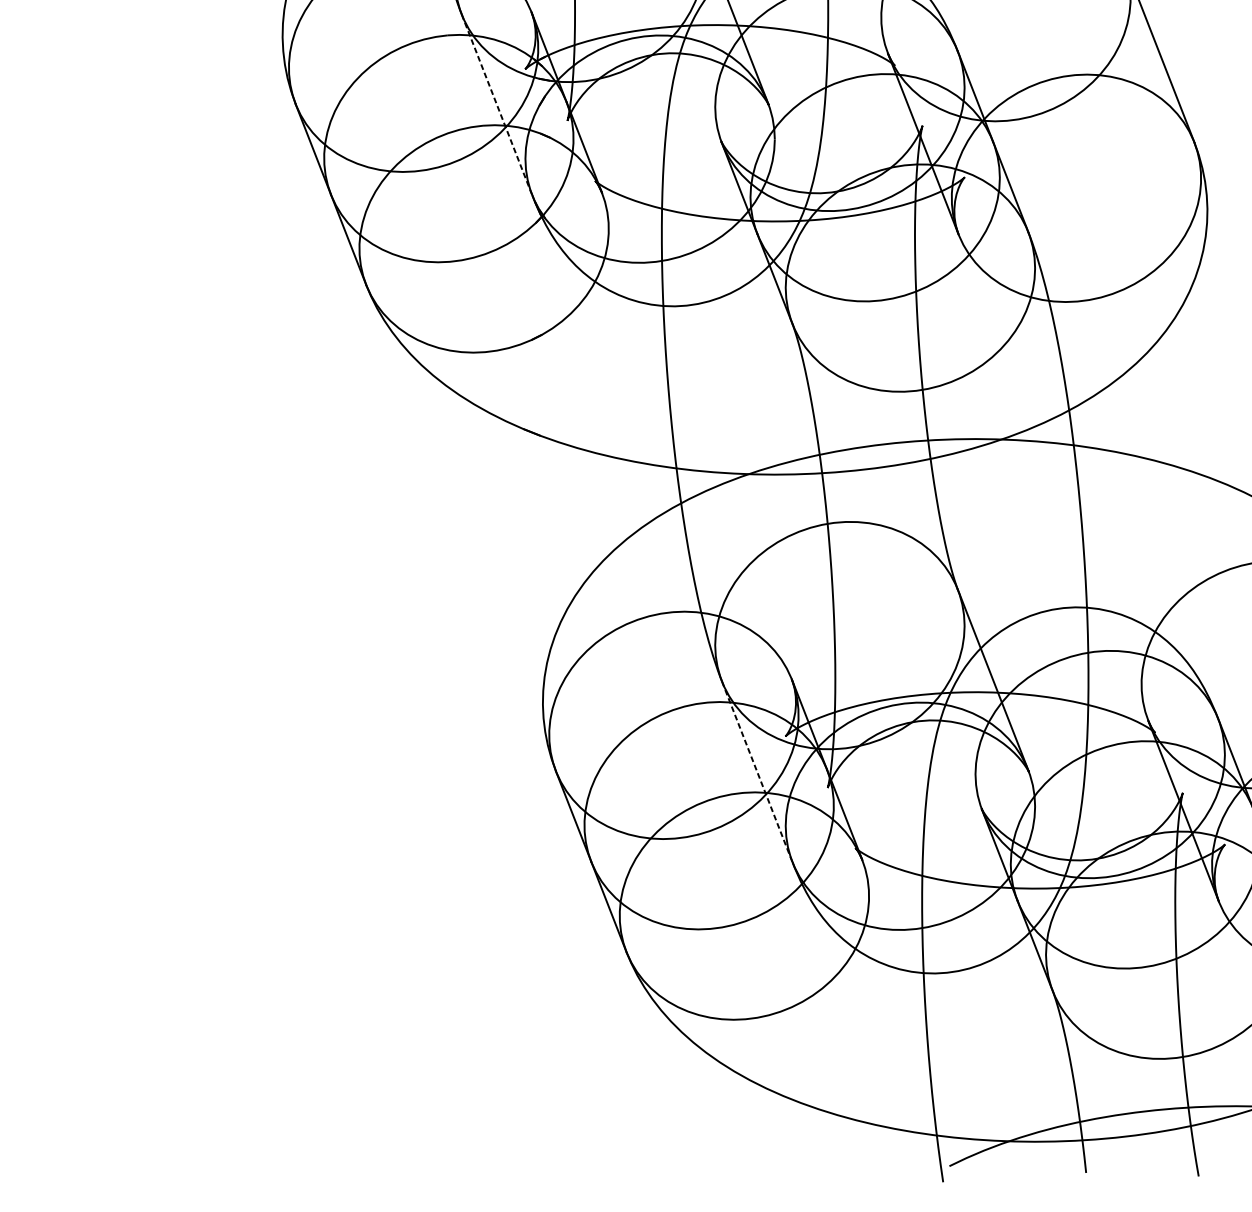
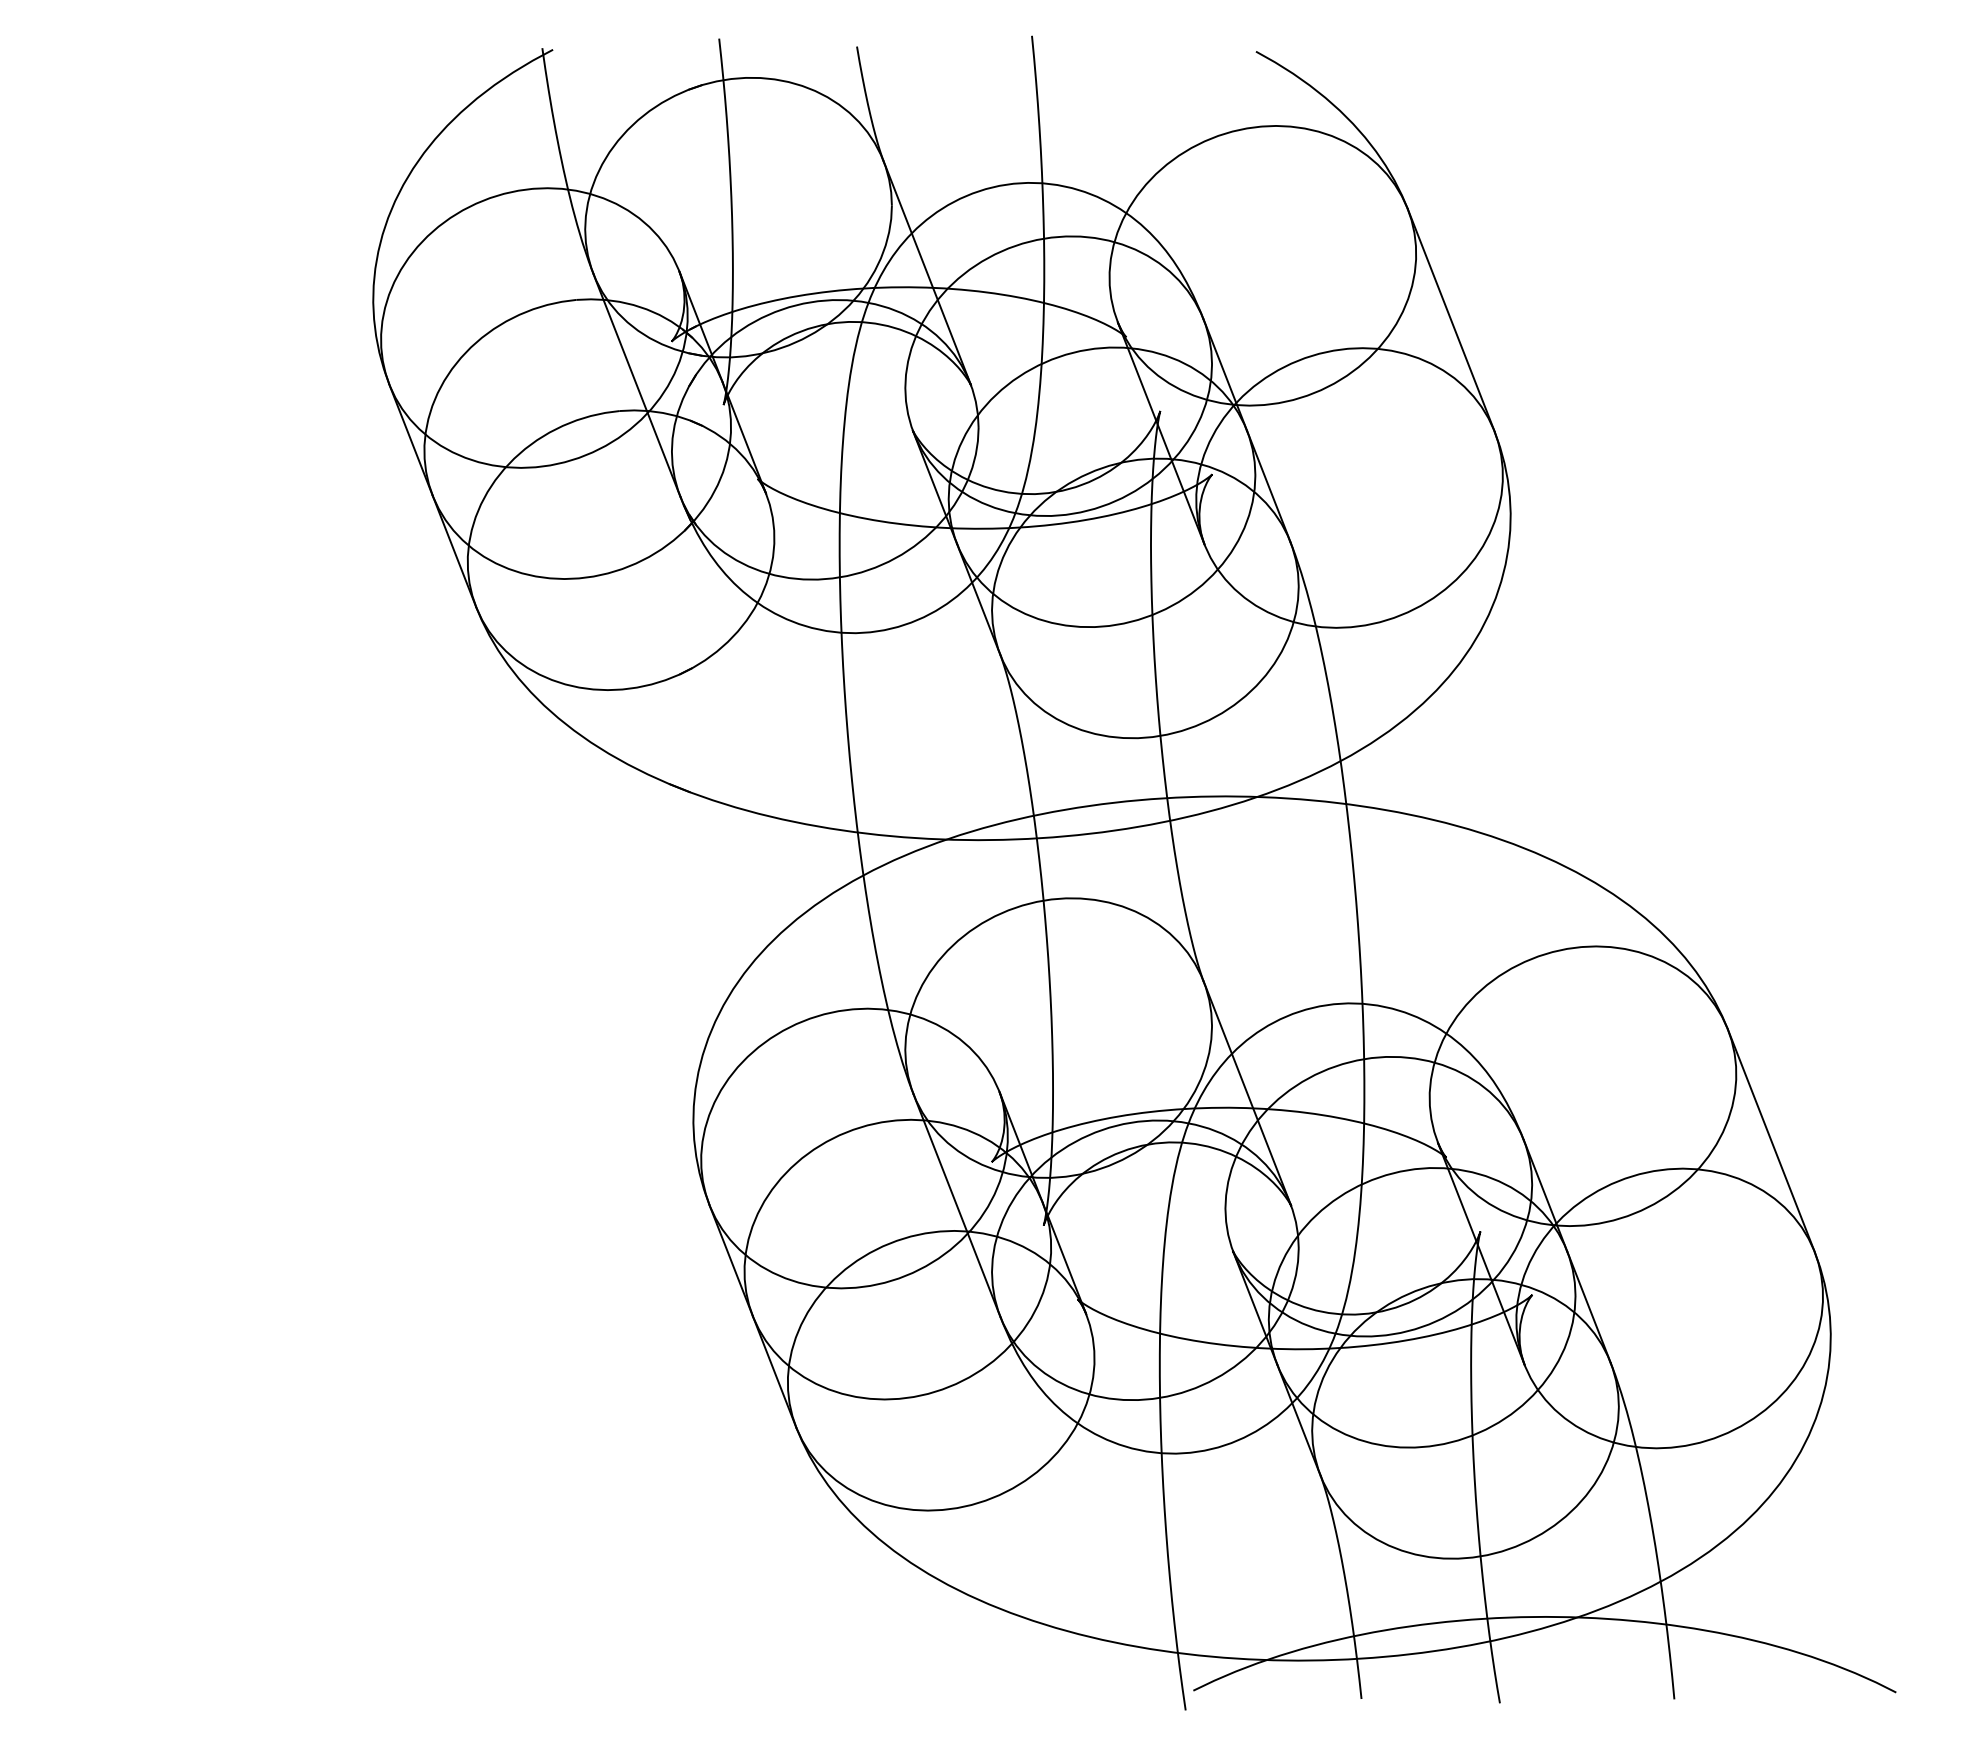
line: (497, 104) -> (637, 385), dashed -> solid
line: (757, 772) -> (957, 1206), dashed -> solid

